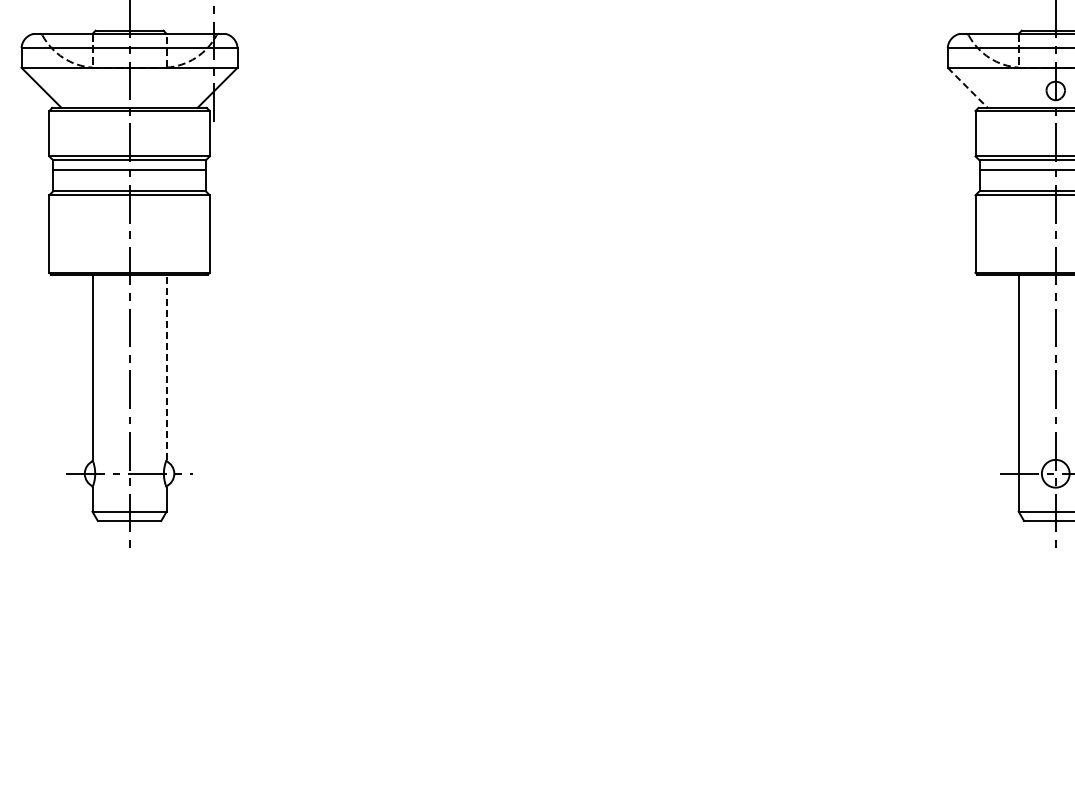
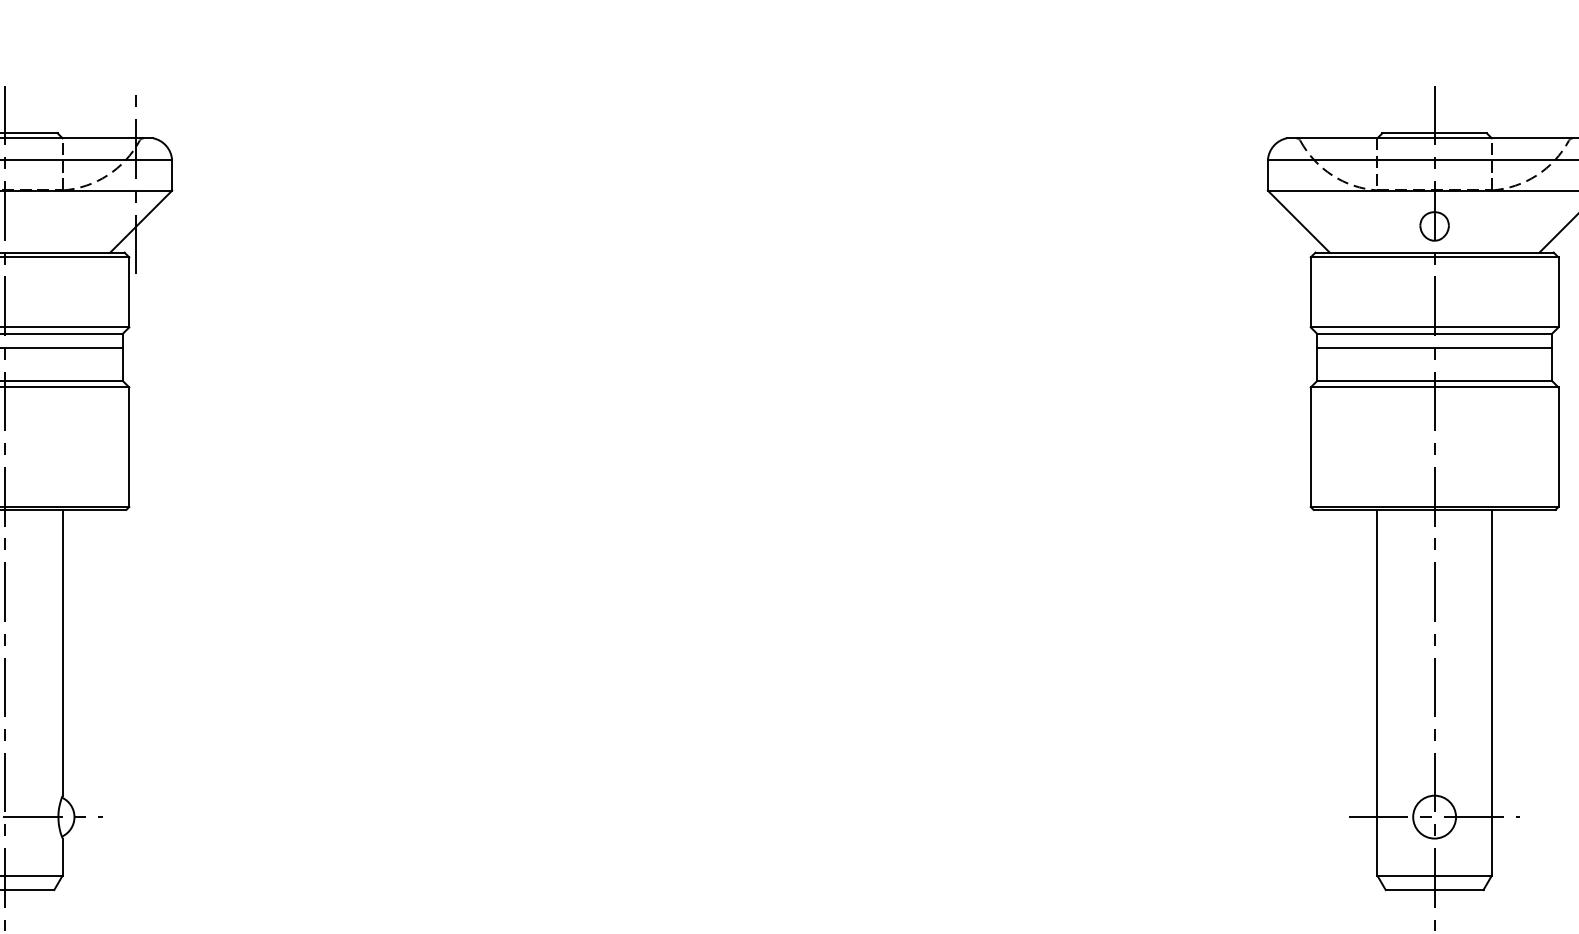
line: (968, 88) -> (1299, 222), dashed -> solid
line: (166, 367) -> (62, 653), dashed -> solid

